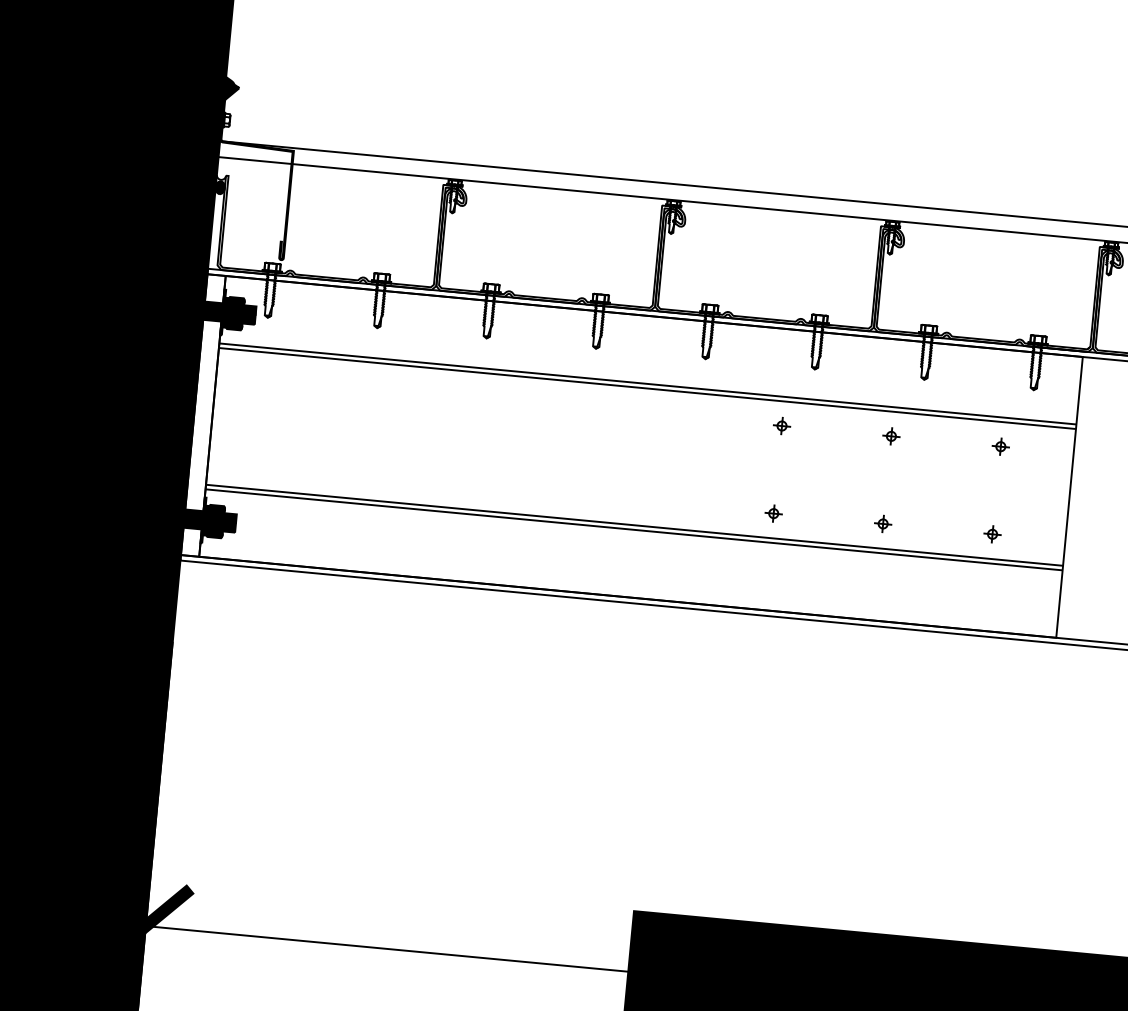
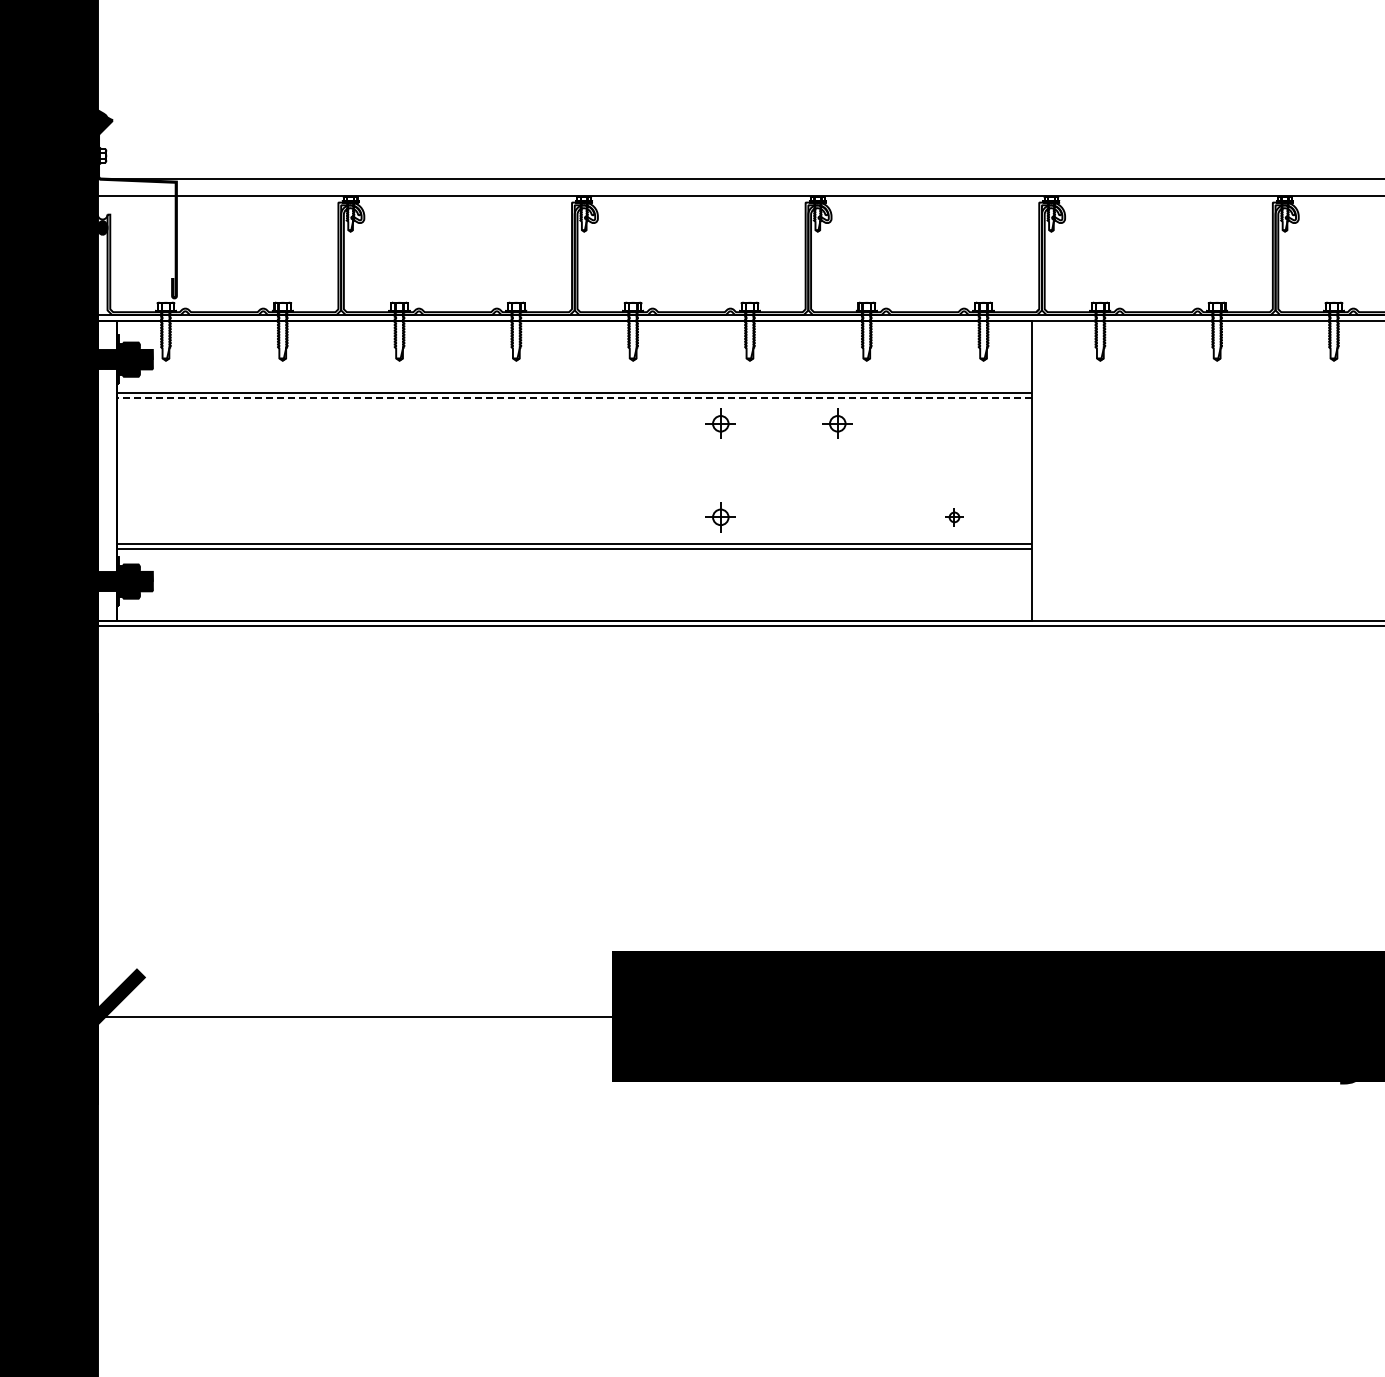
line: (647, 388) -> (574, 397), solid -> dashed
part: (781, 425) -> (720, 423), size x1.6
part: (891, 436) -> (837, 423), size x1.6
part: (1000, 446) -> (954, 423), removed
part: (773, 513) -> (720, 517), size x1.6
part: (882, 524) -> (837, 517), removed

